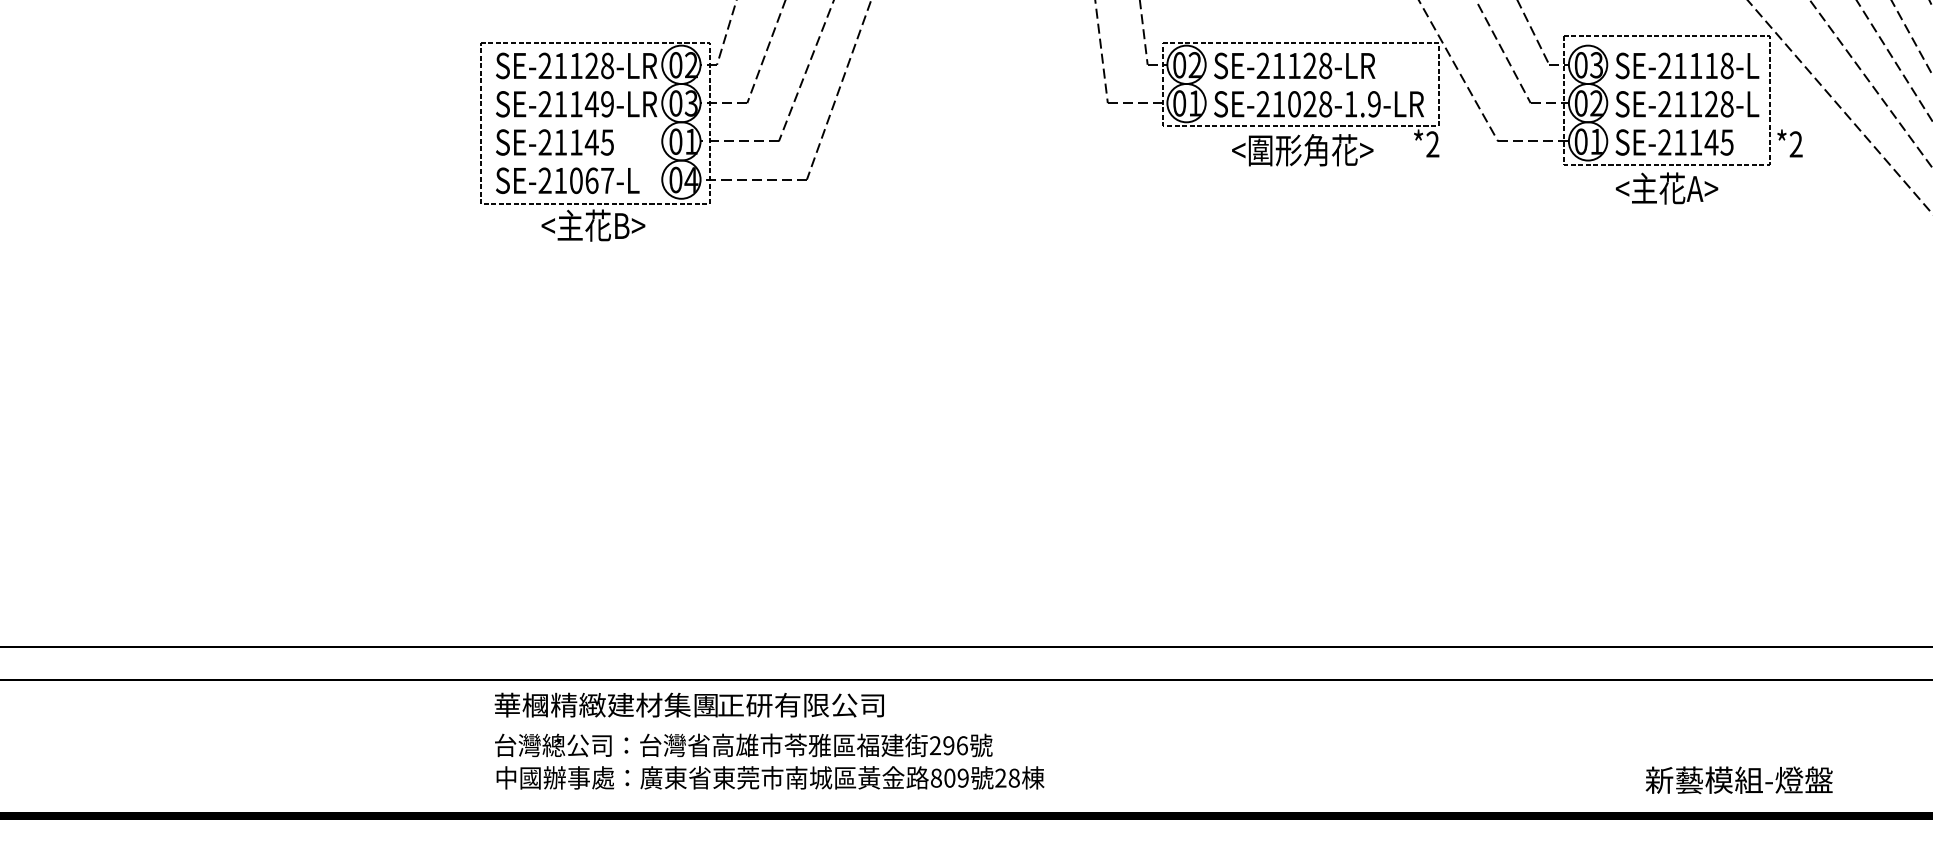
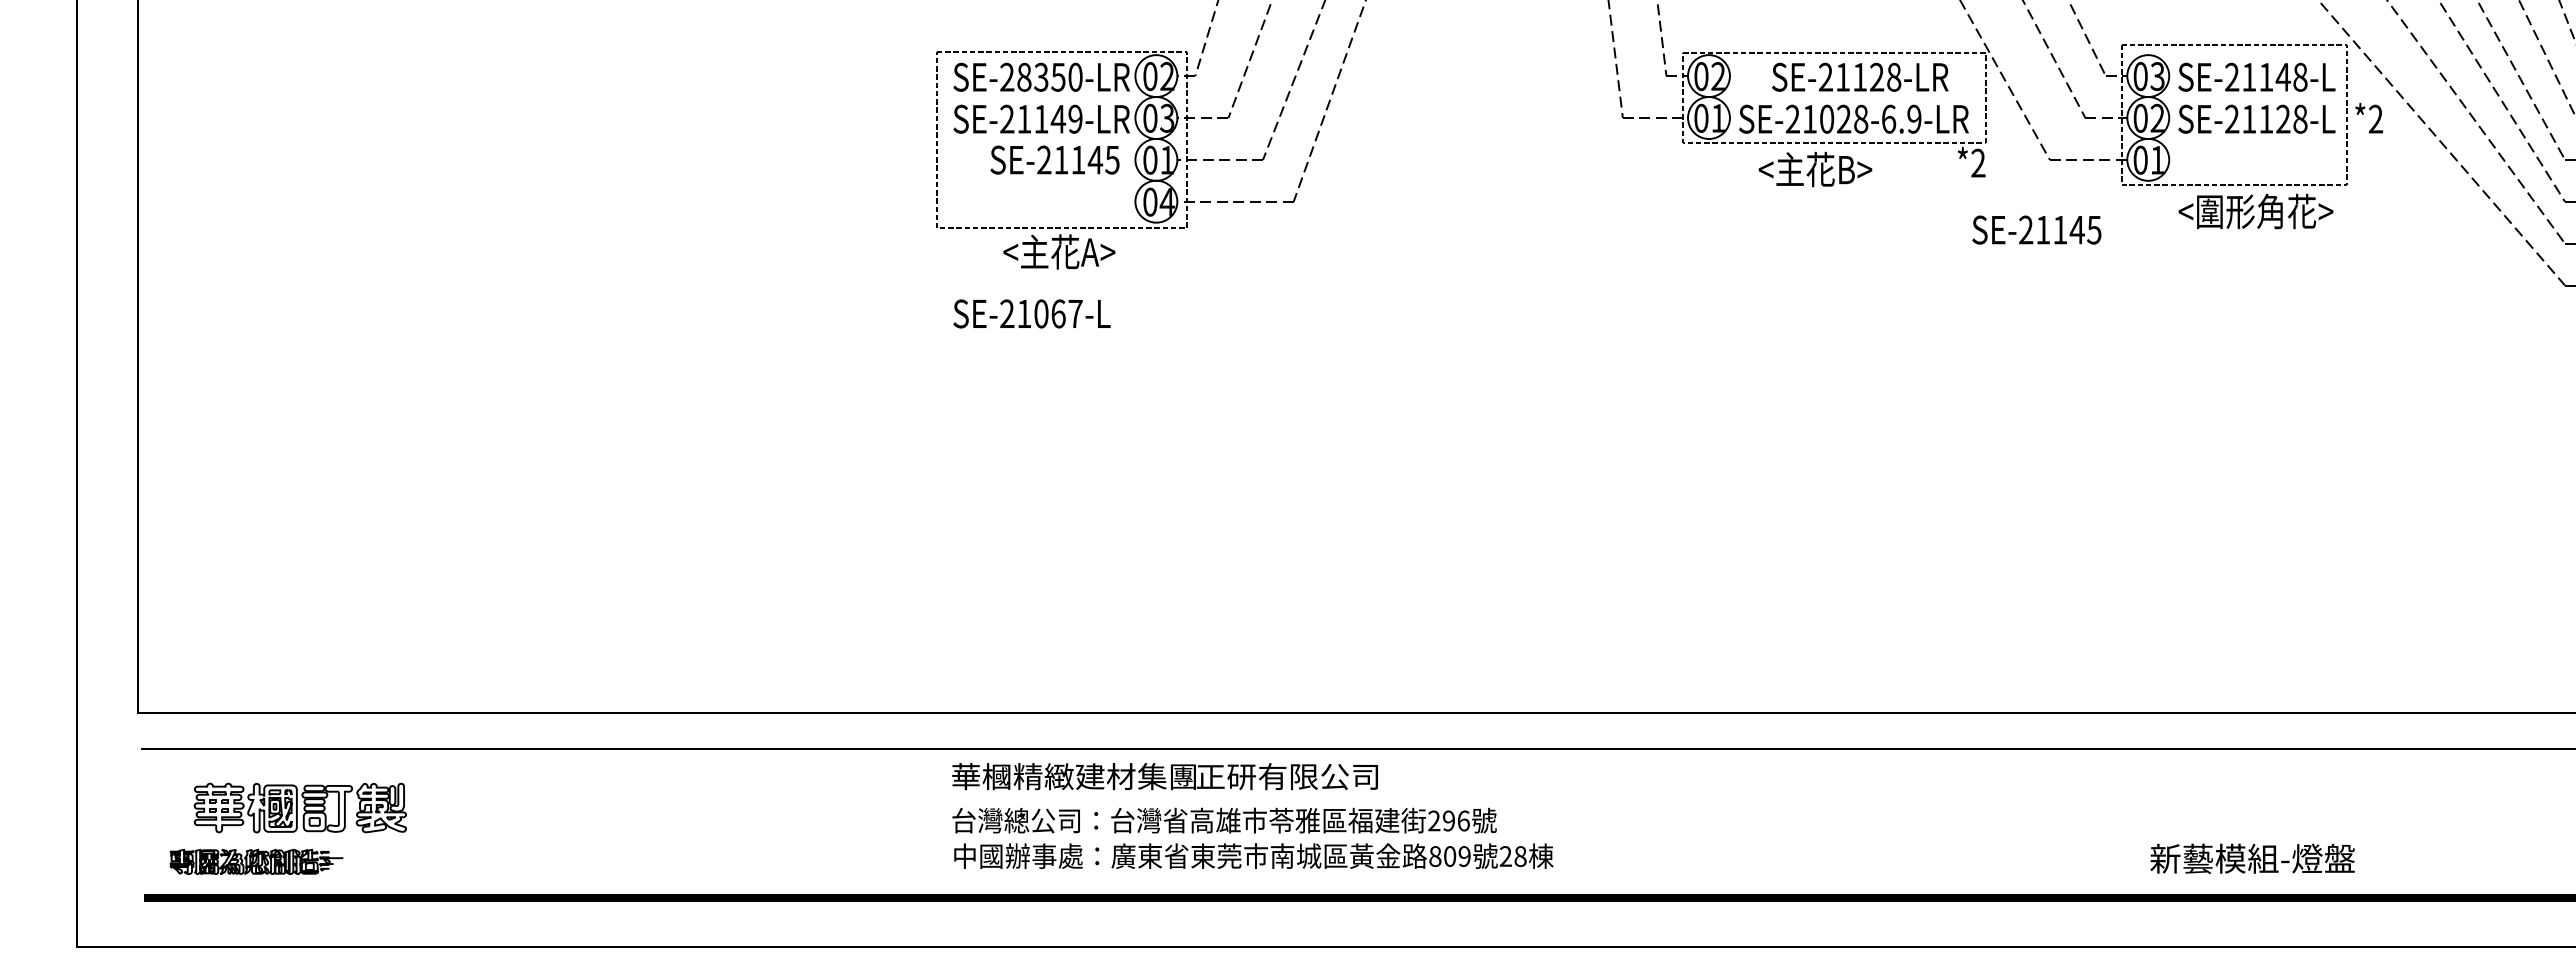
text: (583, 65) -> (1049, 76), SE-21128-LR -> SE-28350-LR
text: (1294, 65) -> (1860, 76), moved
text: (1710, 66) -> (2282, 77), SE-21118-L -> SE-21148-L
text: (1351, 103) -> (1889, 118), SE-21028-1.9-LR -> SE-21028-6.9-LR
text: (554, 141) -> (1054, 159), moved
text: (1674, 141) -> (2036, 229), moved
text: (1789, 142) -> (2368, 117), moved
text: (1310, 150) -> (1844, 169), <圍形角花> -> <主花B>
text: (567, 180) -> (1031, 313), moved
text: (1694, 188) -> (2264, 211), <主花A> -> <圍形角花>
text: (628, 226) -> (1098, 252), <主花B> -> <主花A>
text: (1739, 780) -> (2252, 858), moved

